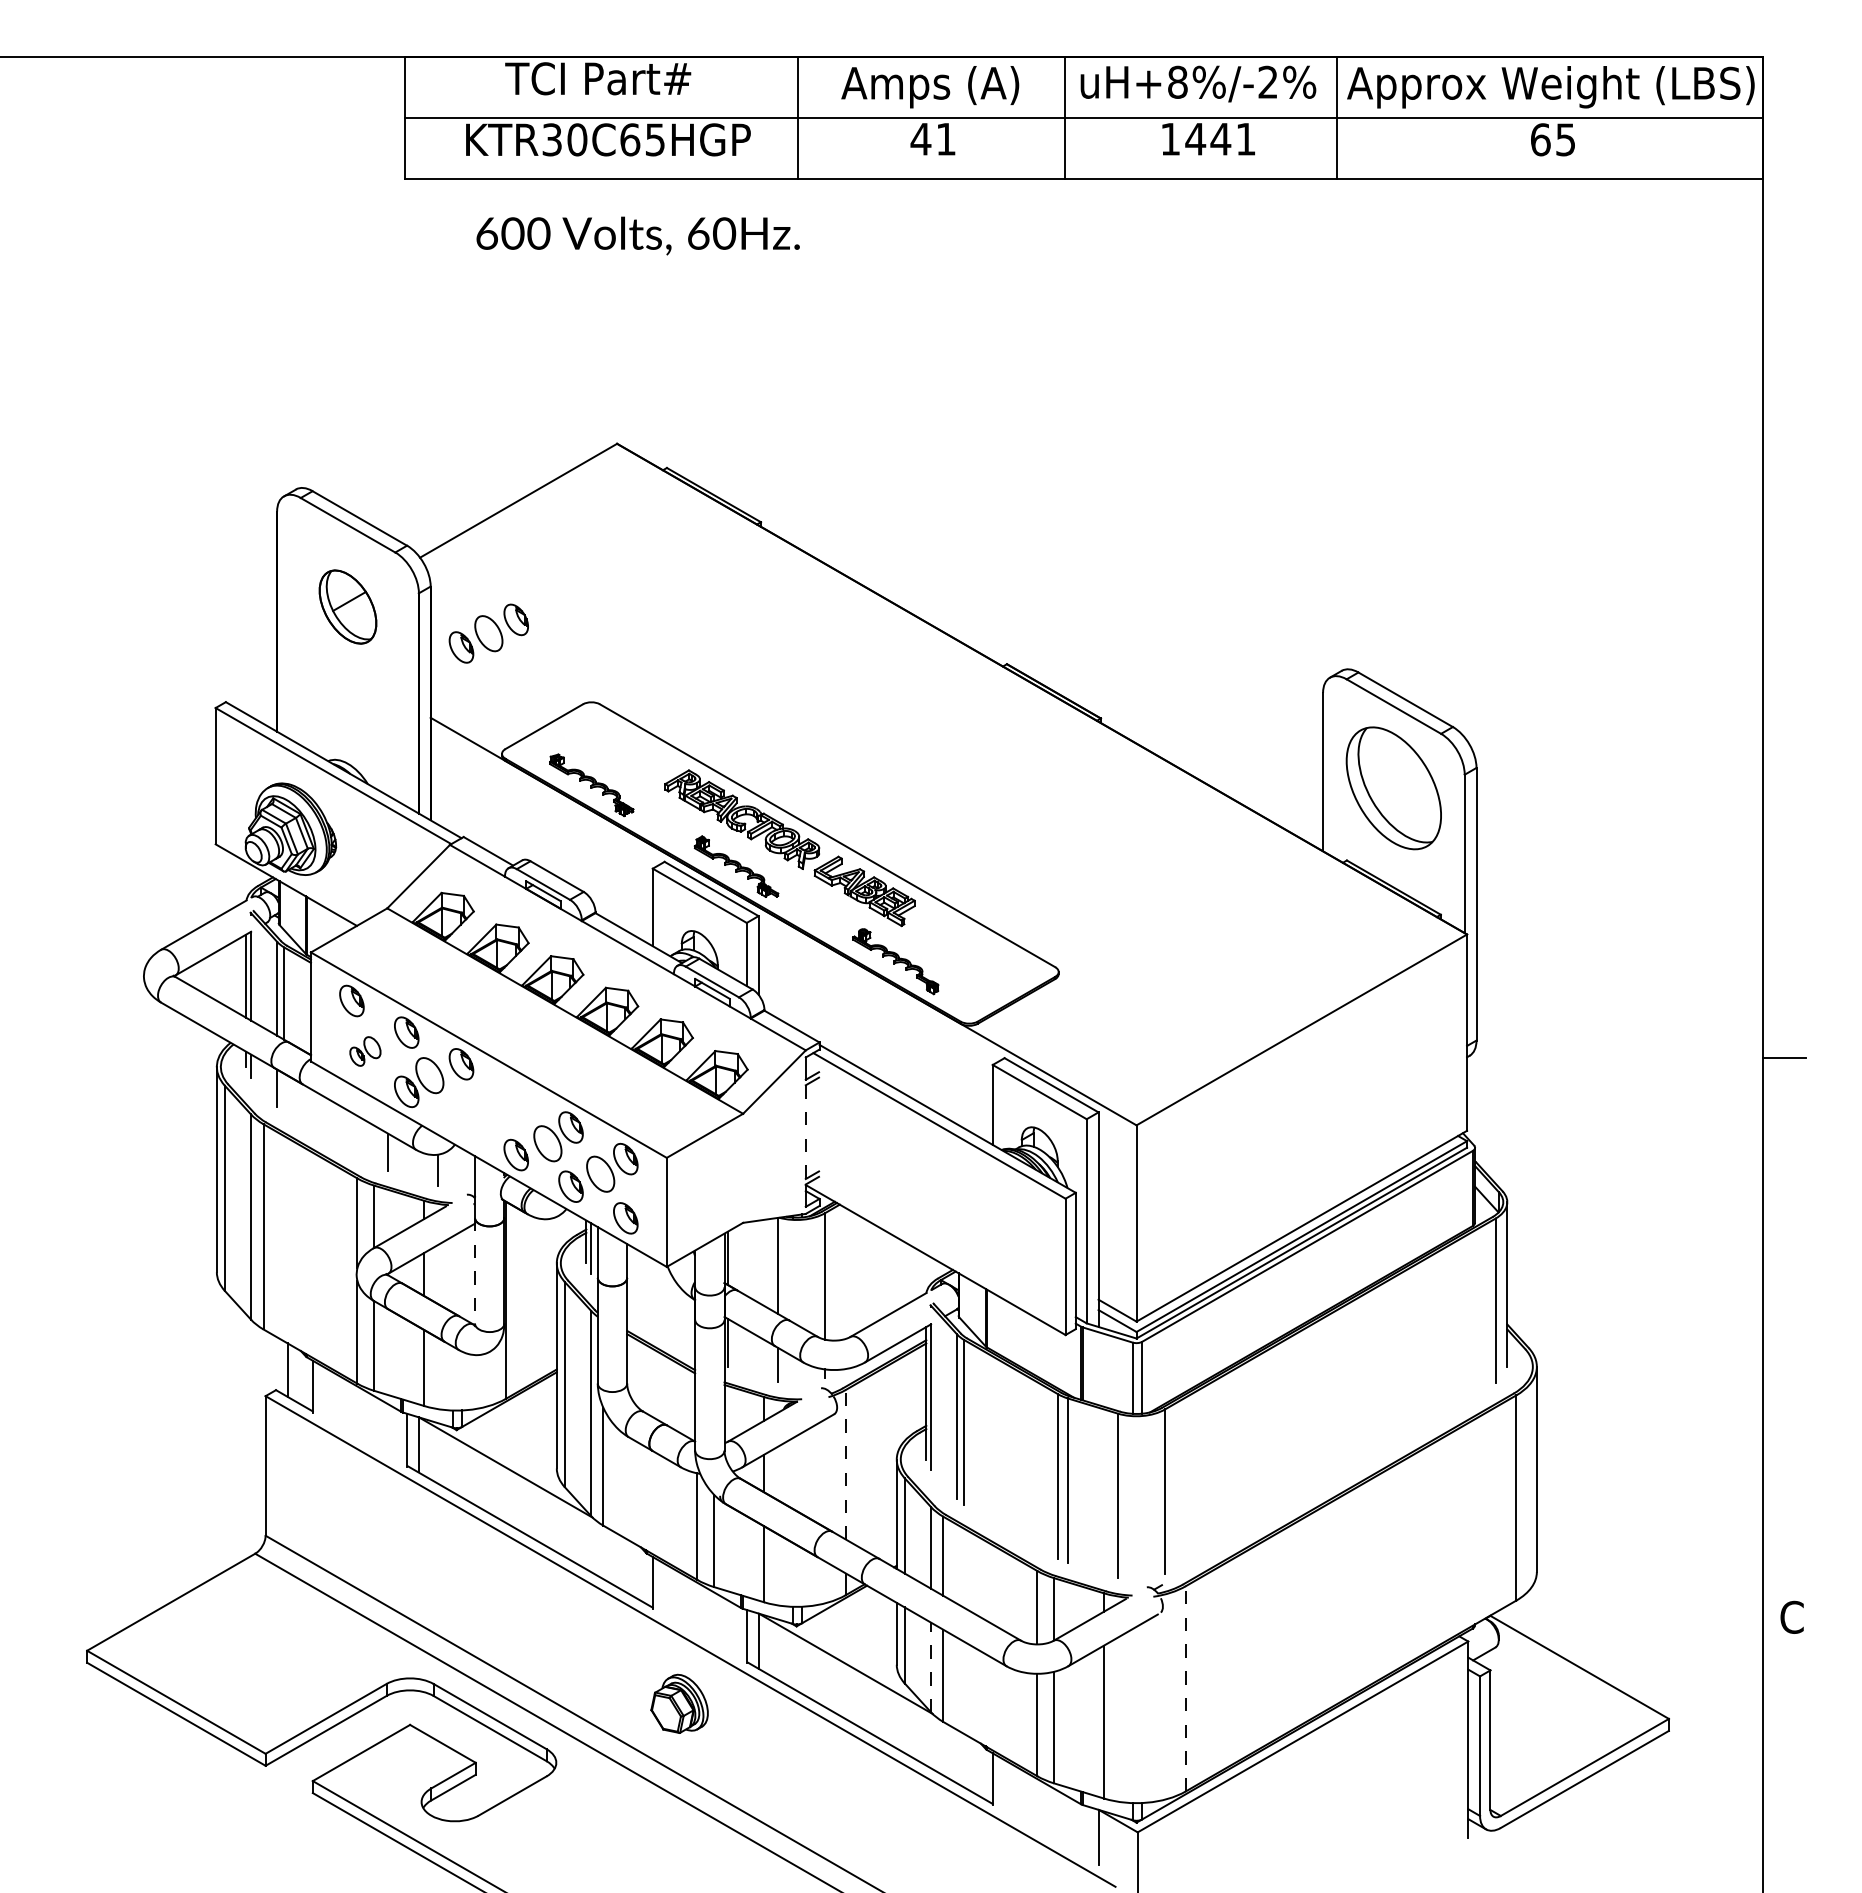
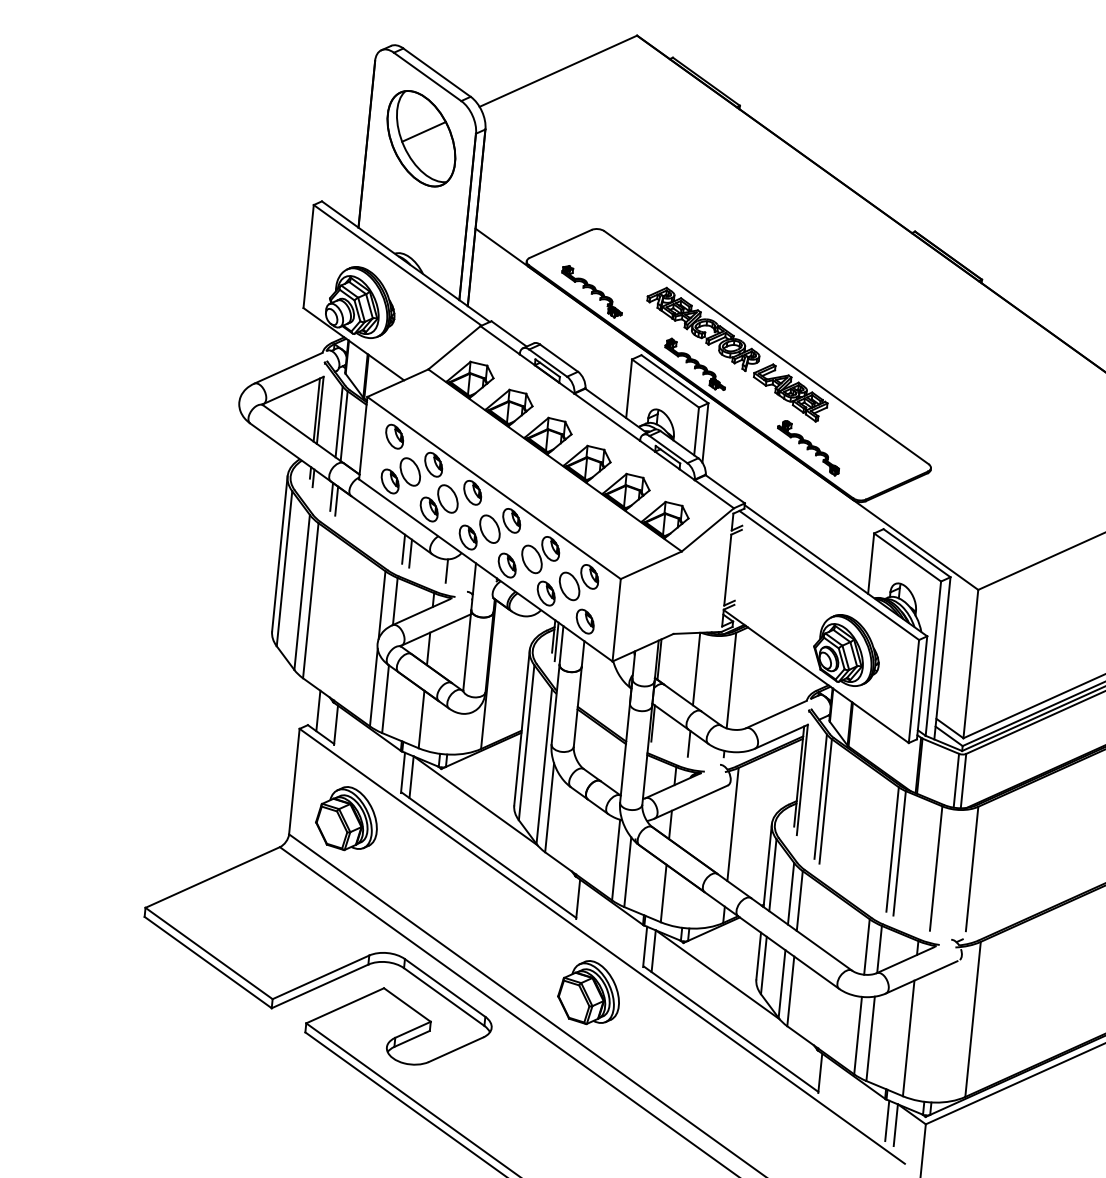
part: (347, 606) -> (421, 138), size x1.67
part: (488, 633) -> (489, 529), moved
part: (365, 1051) -> (401, 475), size x1.67
line: (284, 1092) -> (336, 500), added
line: (805, 1132) -> (727, 570), dashed -> solid
line: (378, 1147) -> (403, 549), added
part: (972, 1221) -> (847, 650), added
line: (475, 1270) -> (467, 649), dashed -> solid
line: (845, 1464) -> (732, 824), dashed -> solid
part: (339, 1507) -> (347, 818), added
line: (931, 1667) -> (782, 984), dashed -> solid
line: (1185, 1688) -> (972, 1019), dashed -> solid
part: (679, 1703) -> (589, 992), size x1.43
line: (1086, 1832) -> (887, 1120), added

